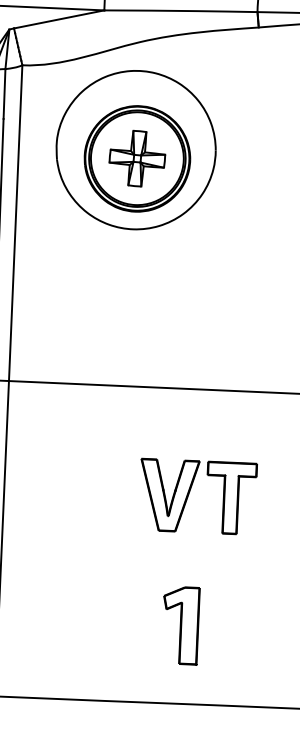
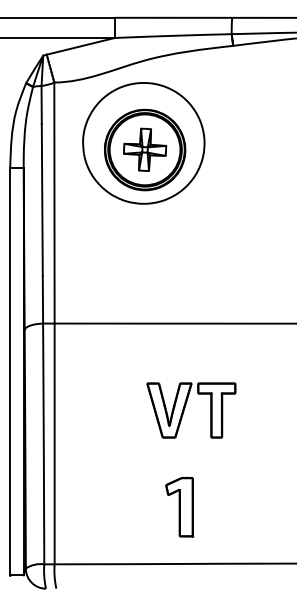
part: (190, 493) -> (185, 408), moved
part: (180, 625) -> (179, 507), moved

